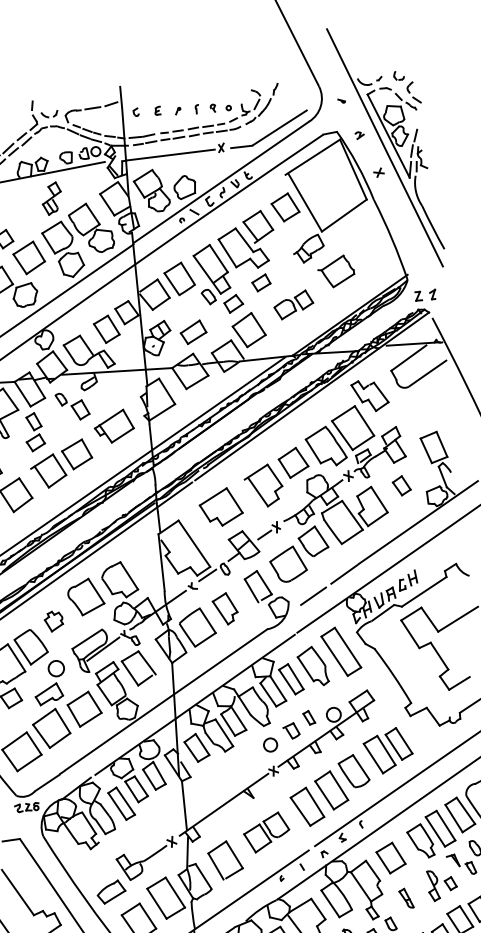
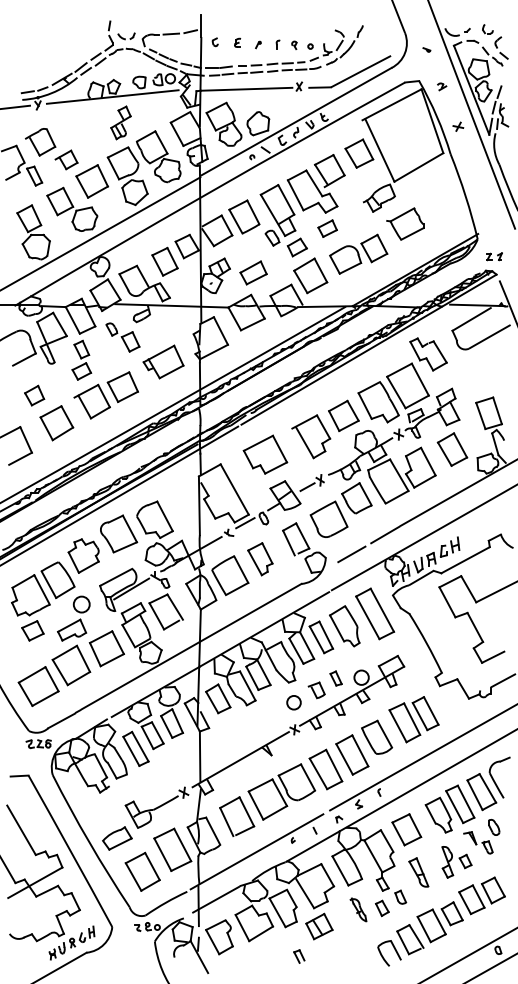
part: (425, 295) -> (494, 256), size x0.71
part: (293, 304) -> (358, 253), size x1.43
part: (401, 485) -> (452, 449), size x1.67
part: (53, 620) -> (83, 555), size x1.67
part: (266, 832) -> (281, 791), size x1.43
part: (406, 898) -> (418, 872), size x1.43

